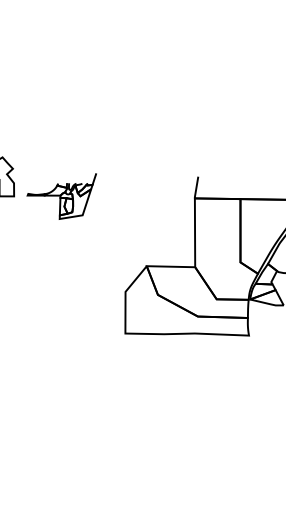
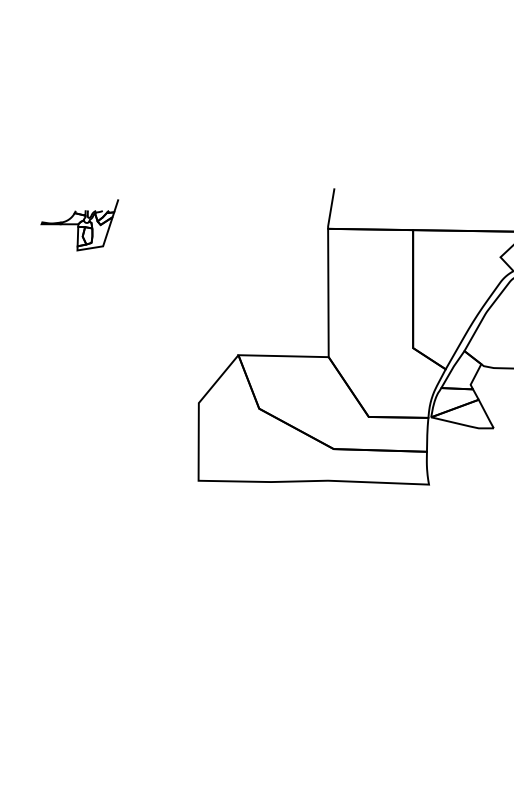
part: (61, 196) -> (79, 225), size x0.6

